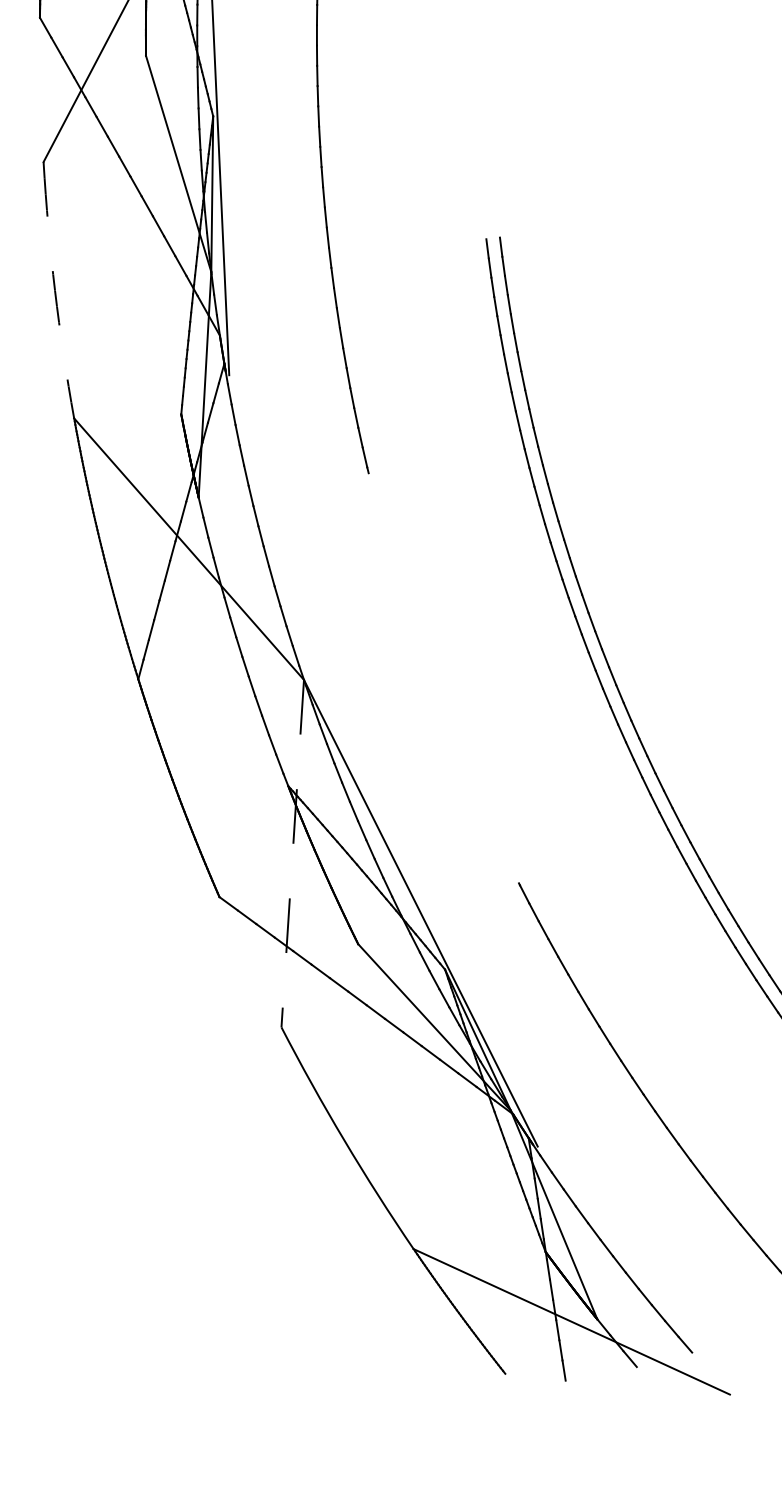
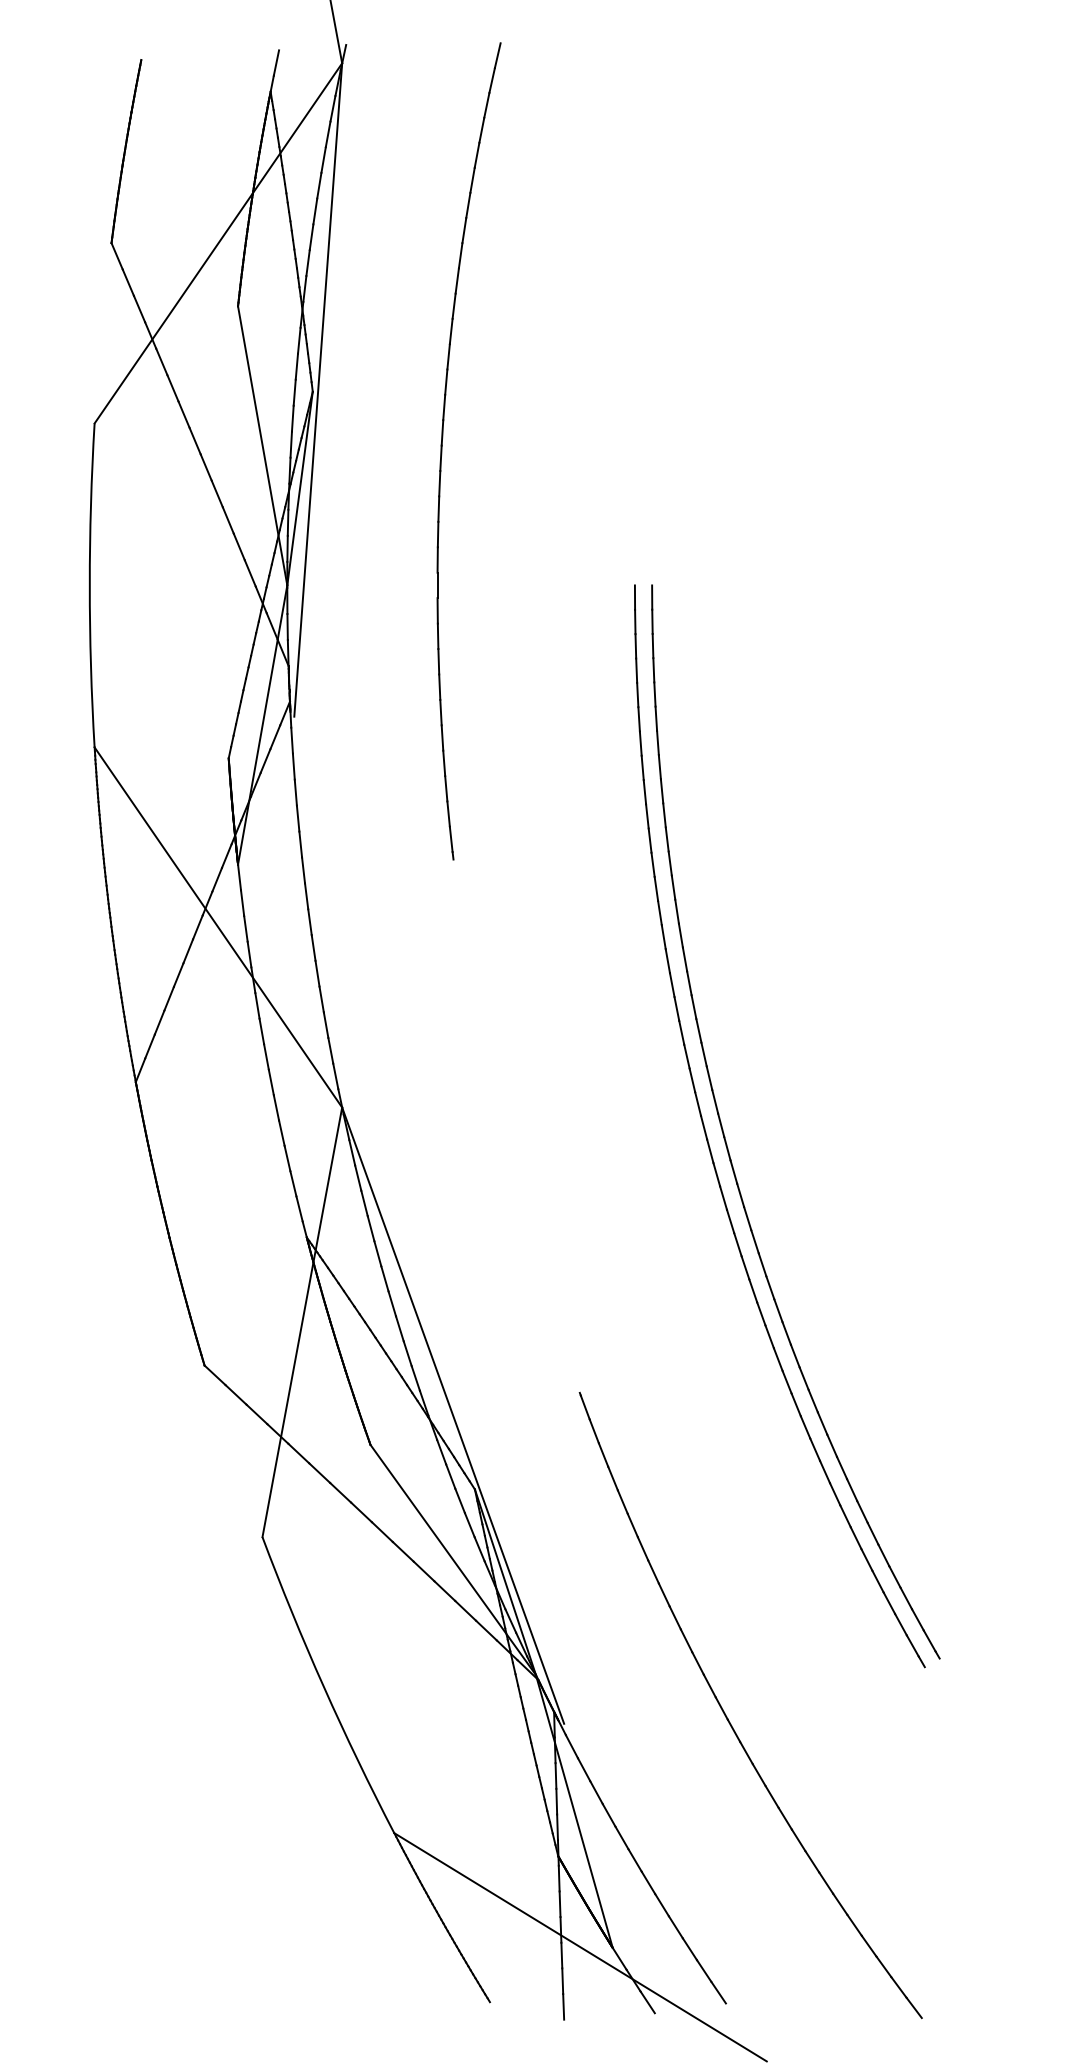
arc: (54, 290) -> (89, 585), dashed -> solid
line: (292, 853) -> (302, 1322), dashed -> solid

